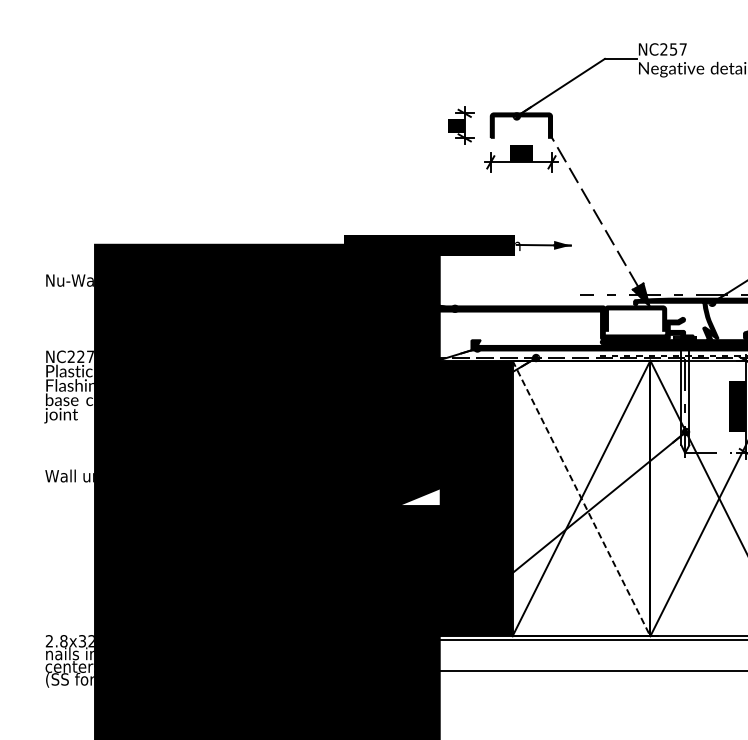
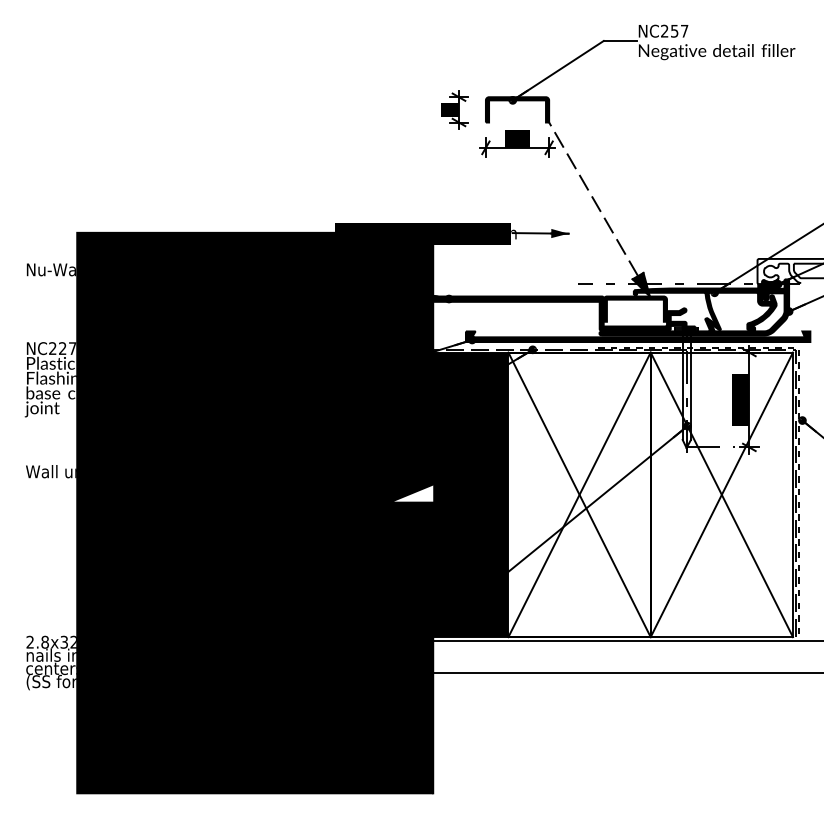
line: (581, 499) -> (579, 495), dashed -> solid

